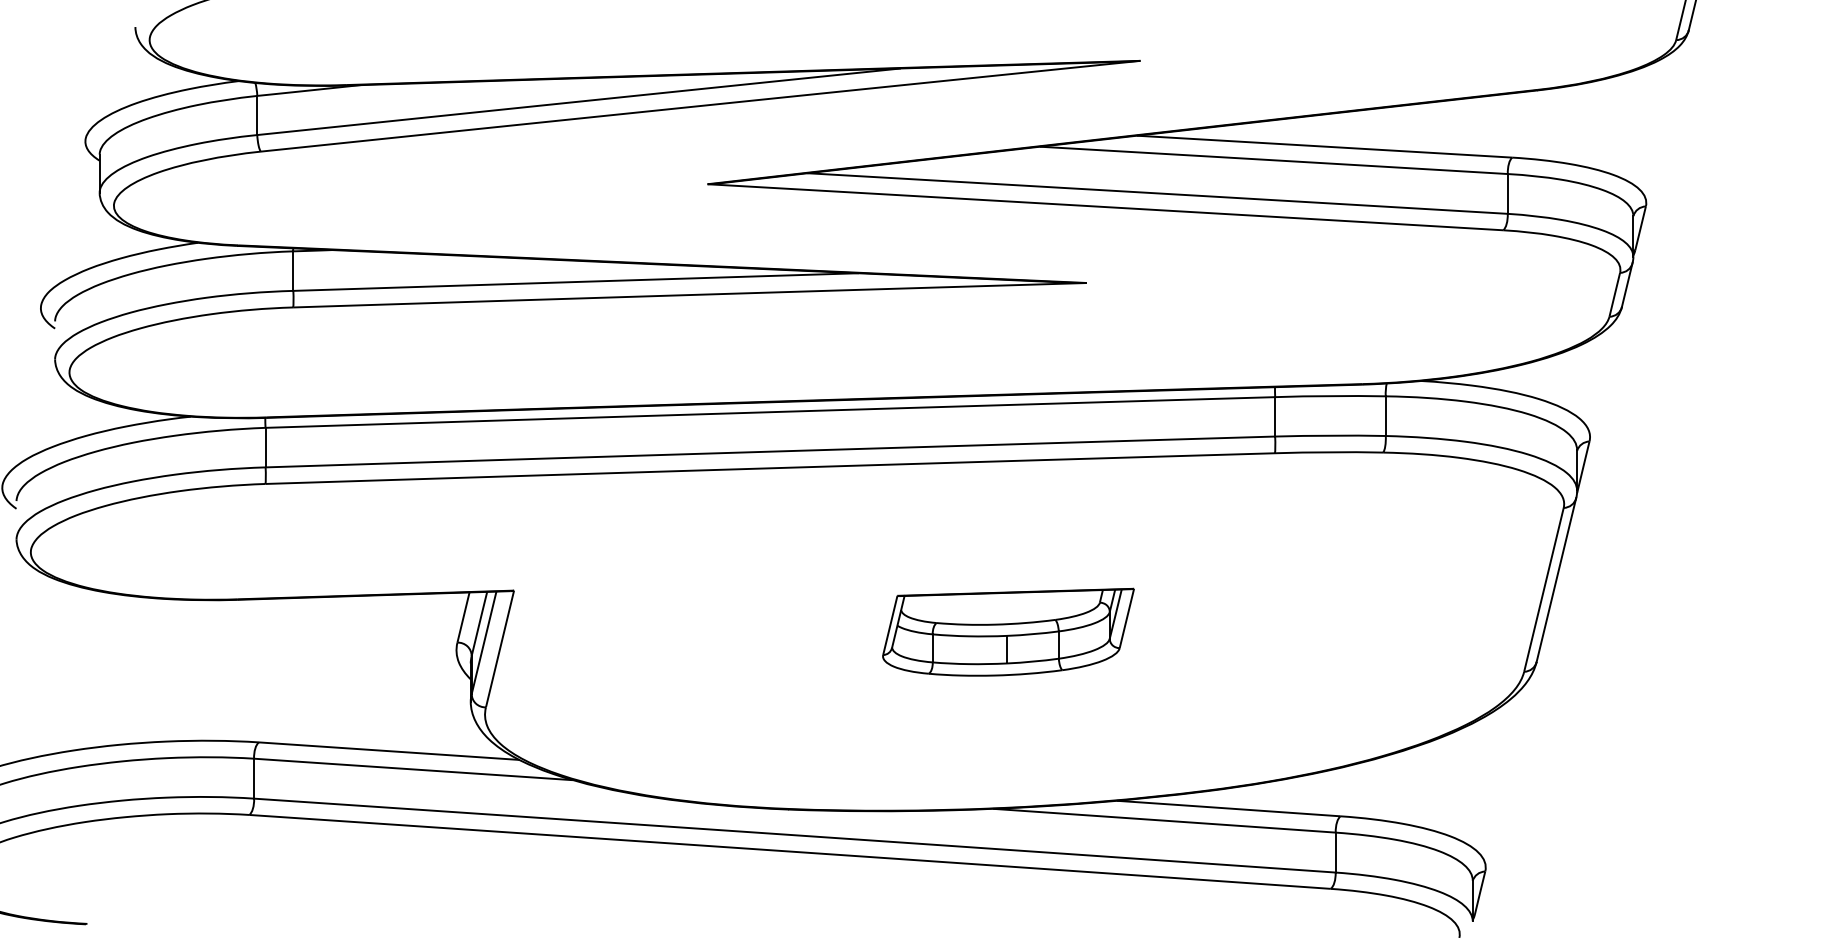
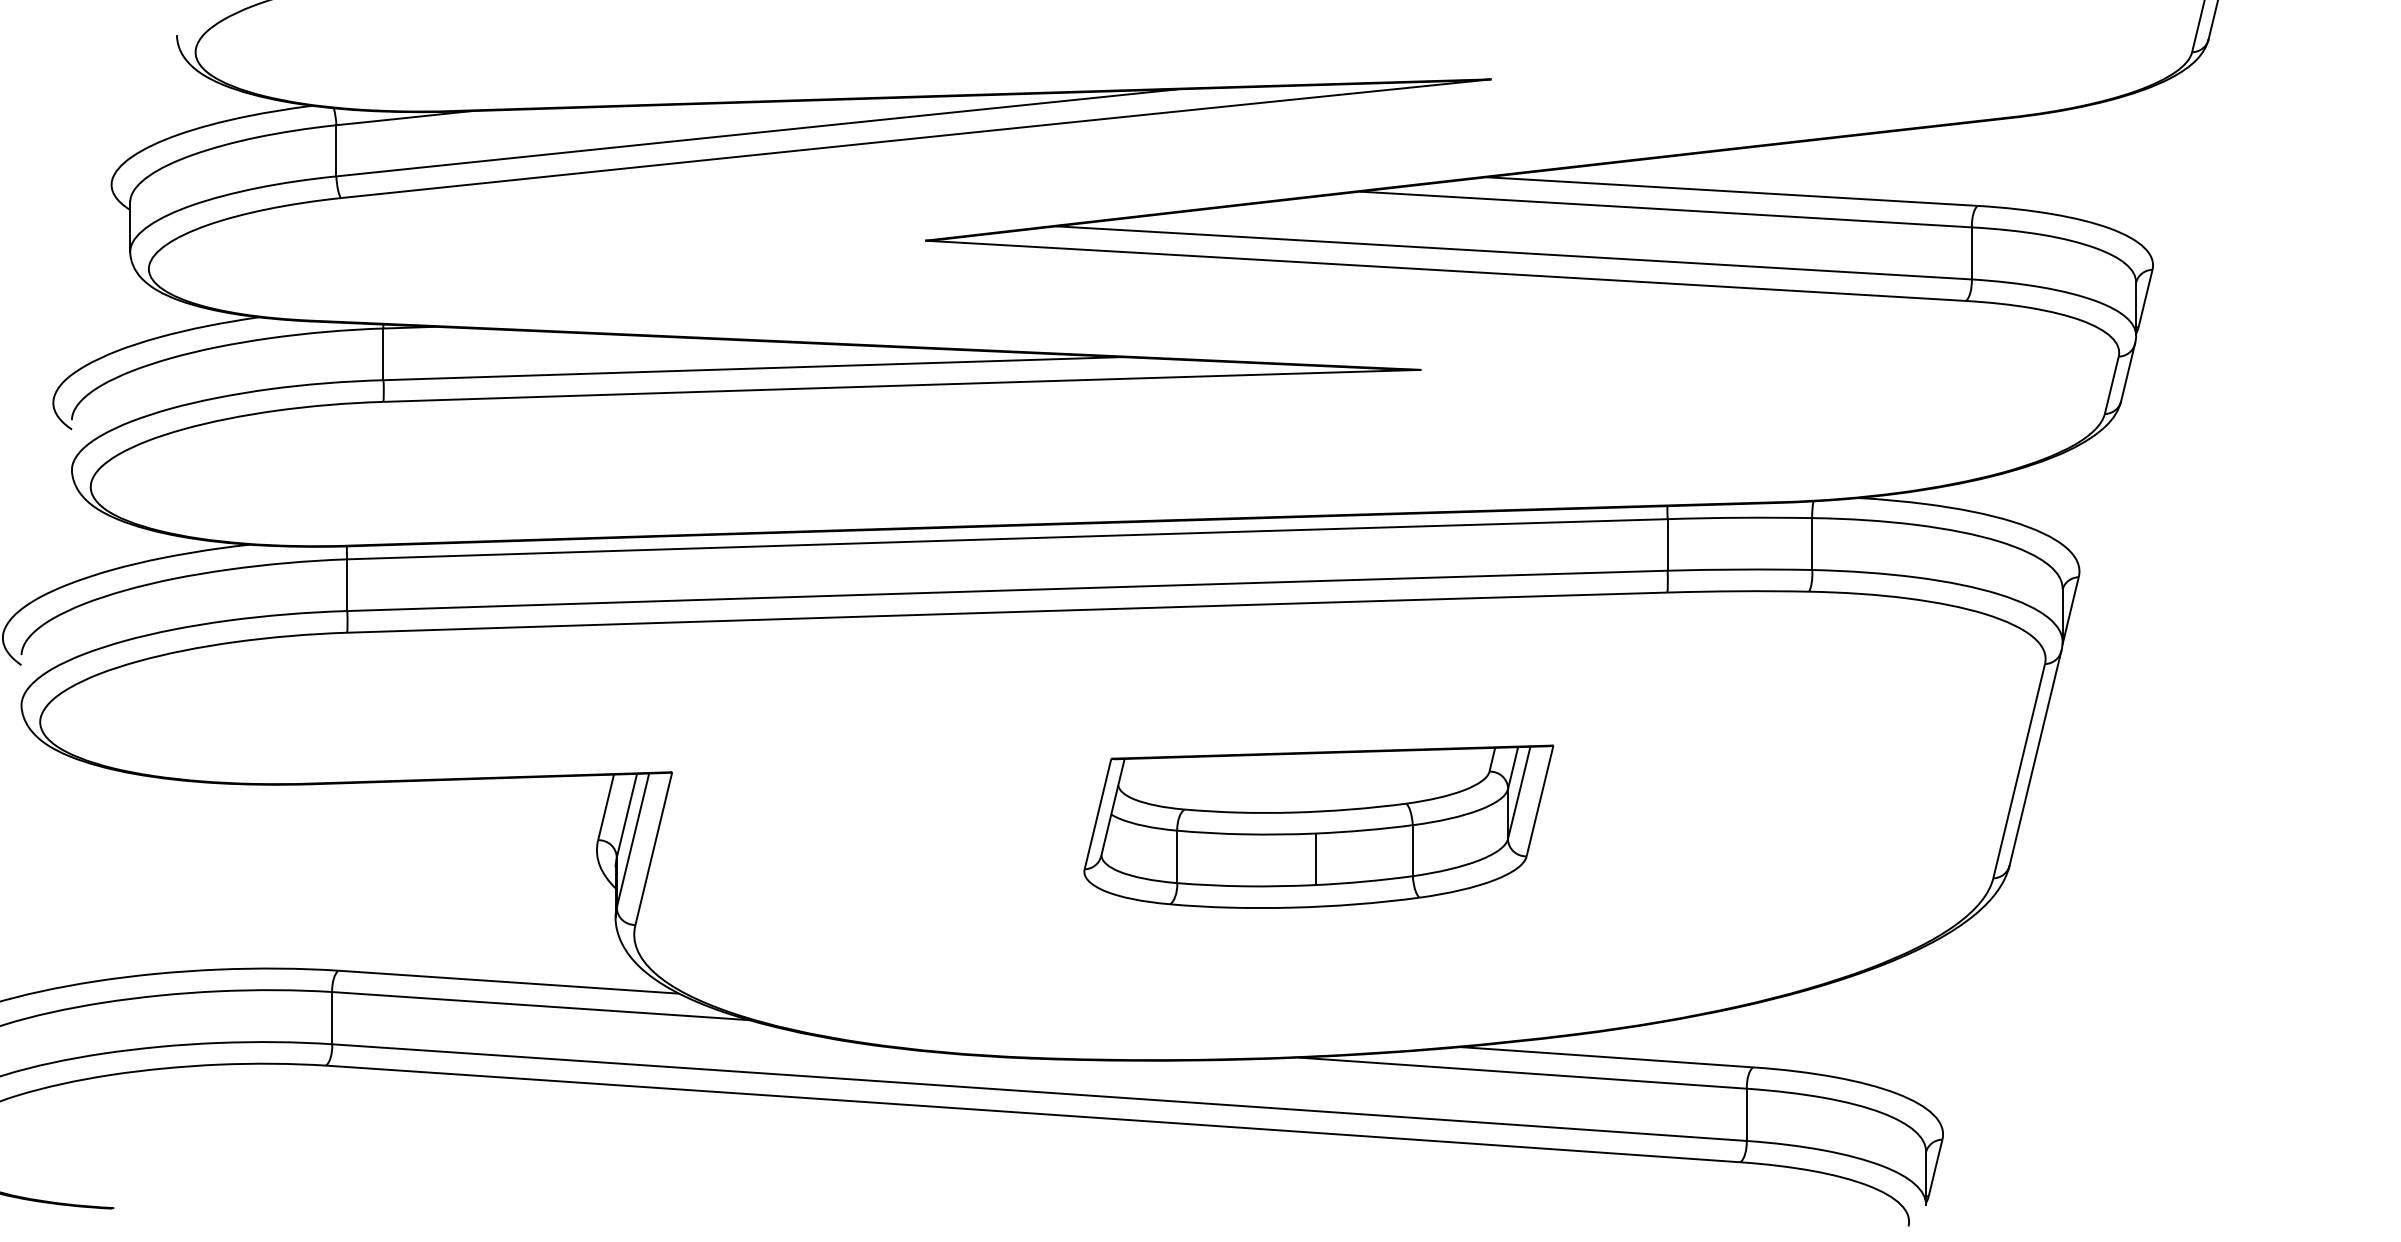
part: (1008, 632) -> (1318, 826), size x1.43

